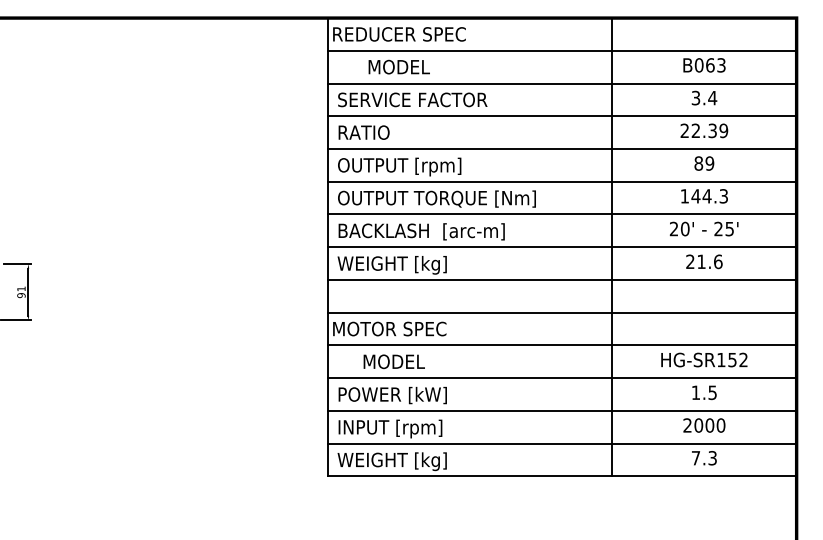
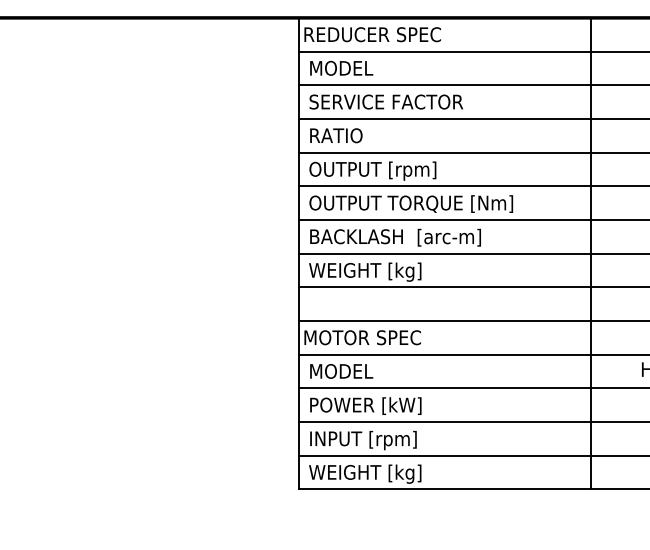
text: (398, 66) -> (340, 67), moved
text: (393, 361) -> (340, 371), moved

